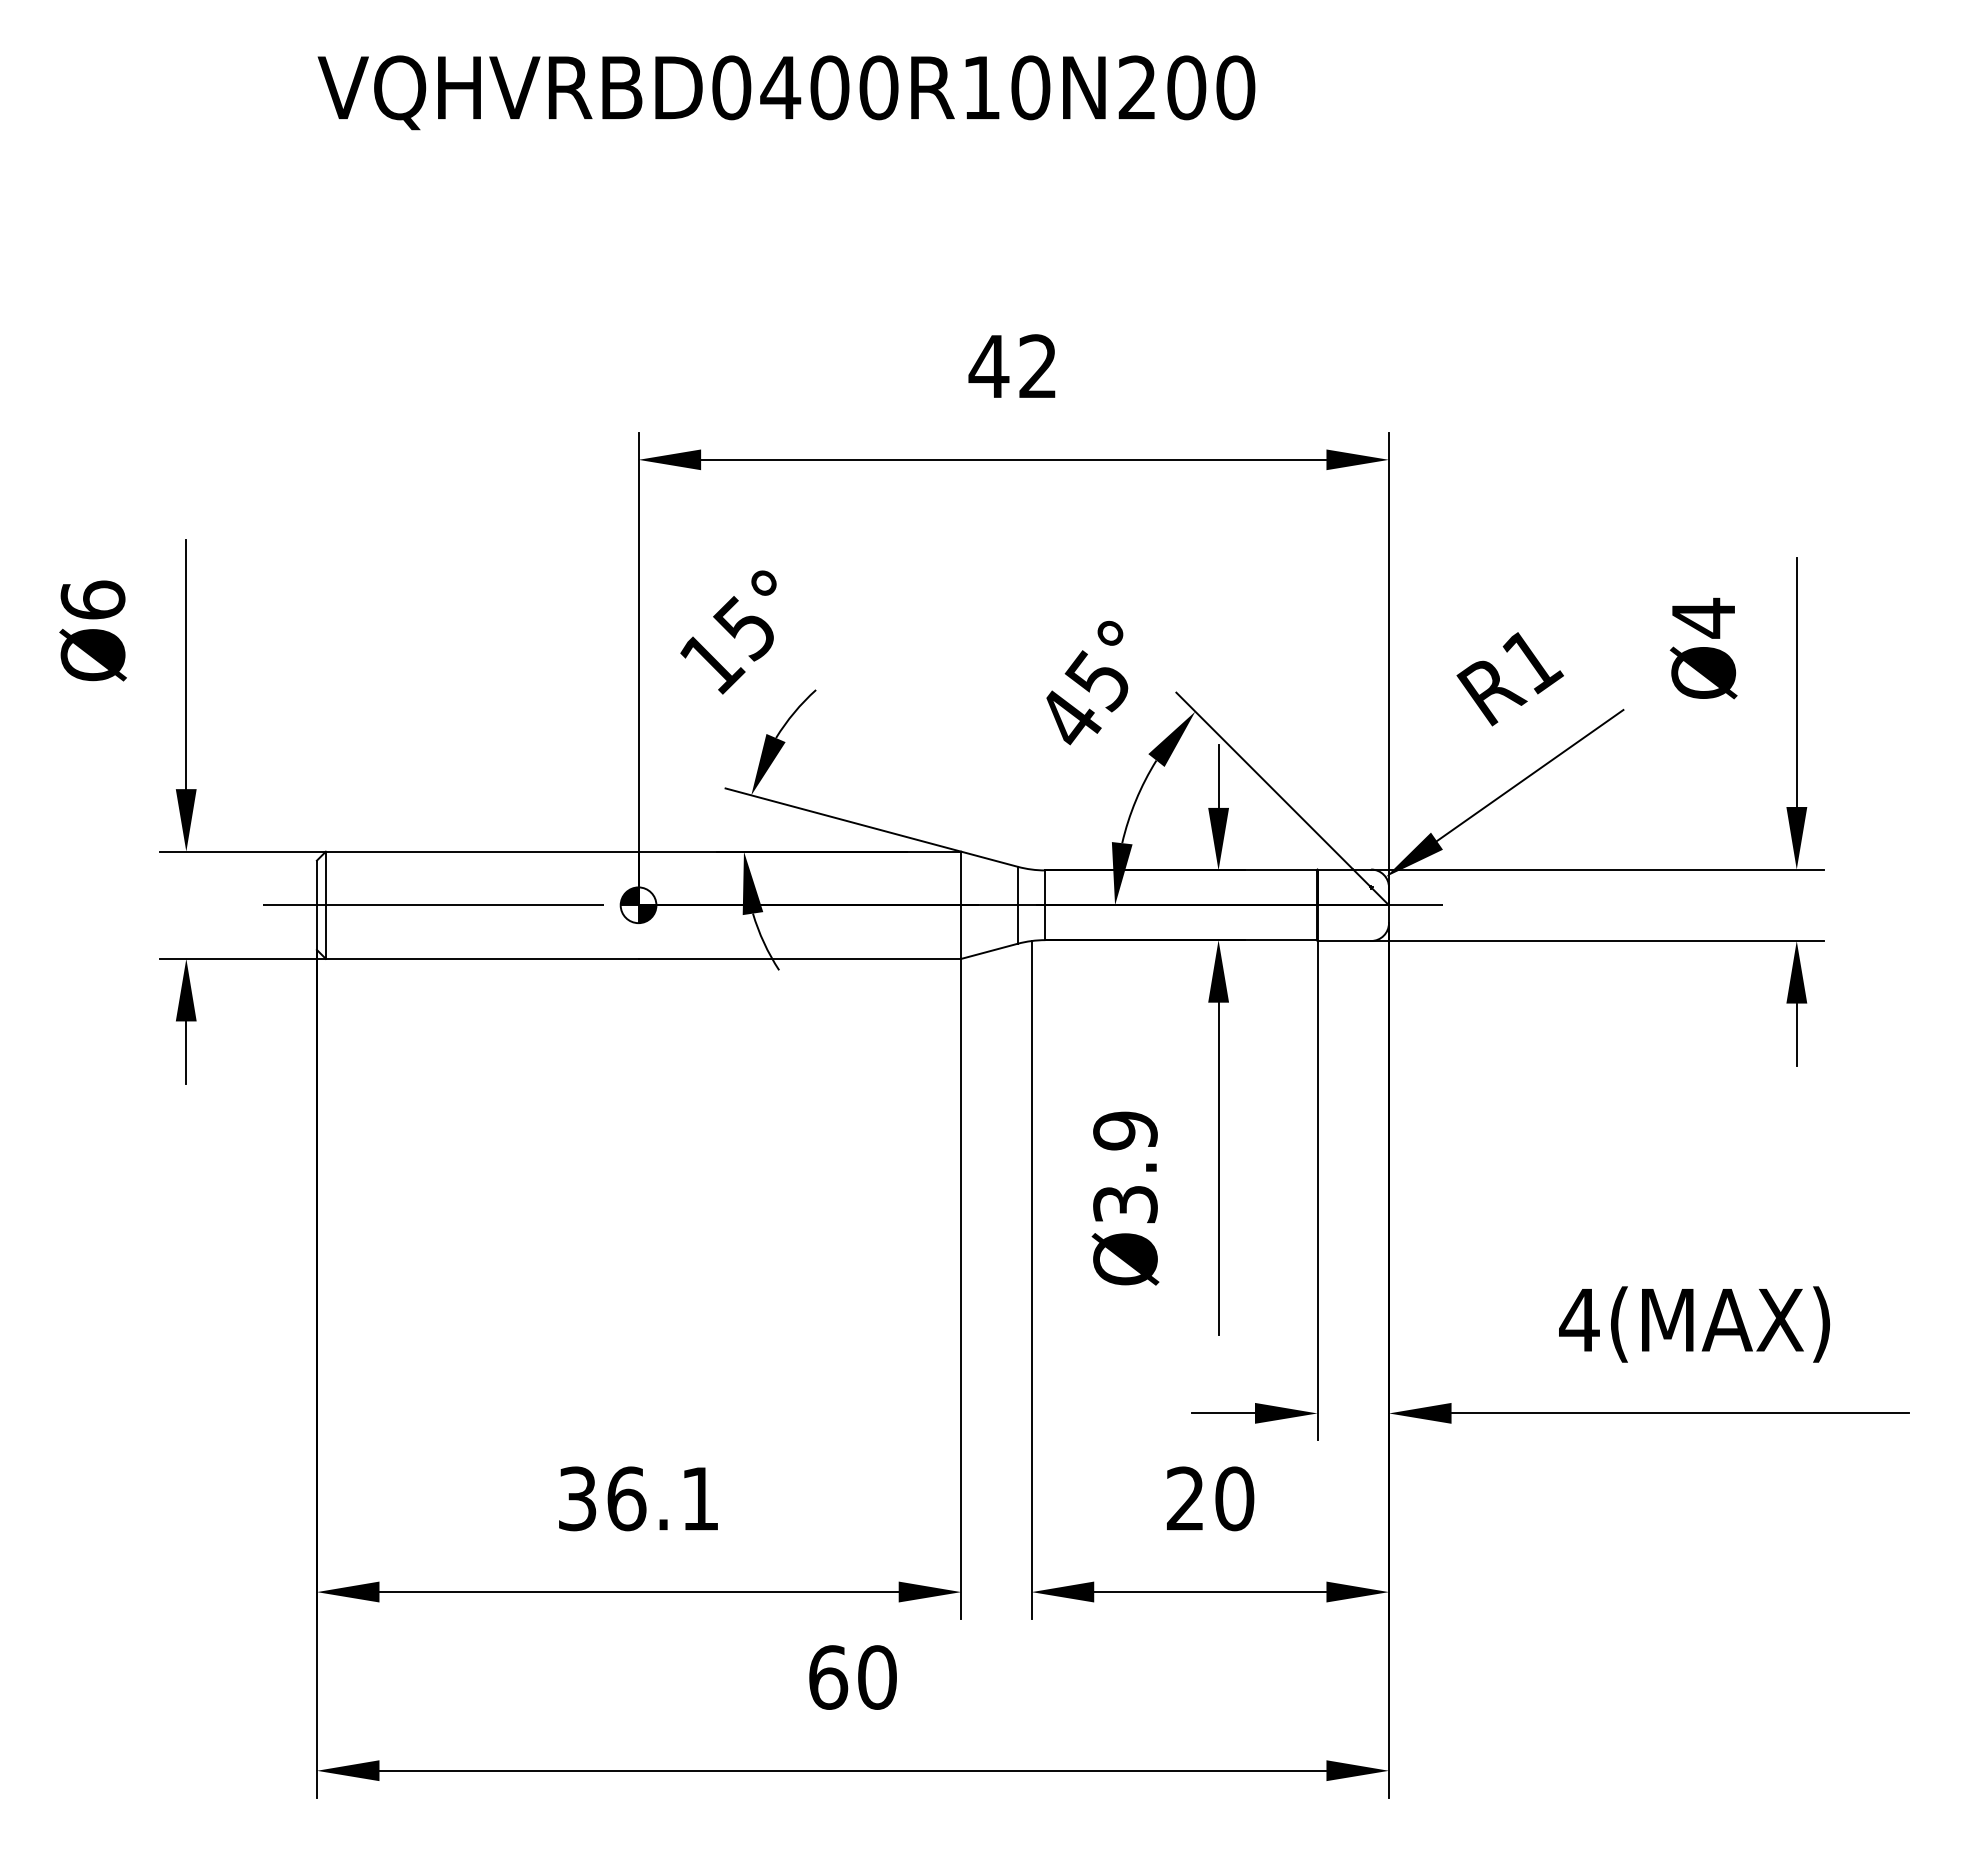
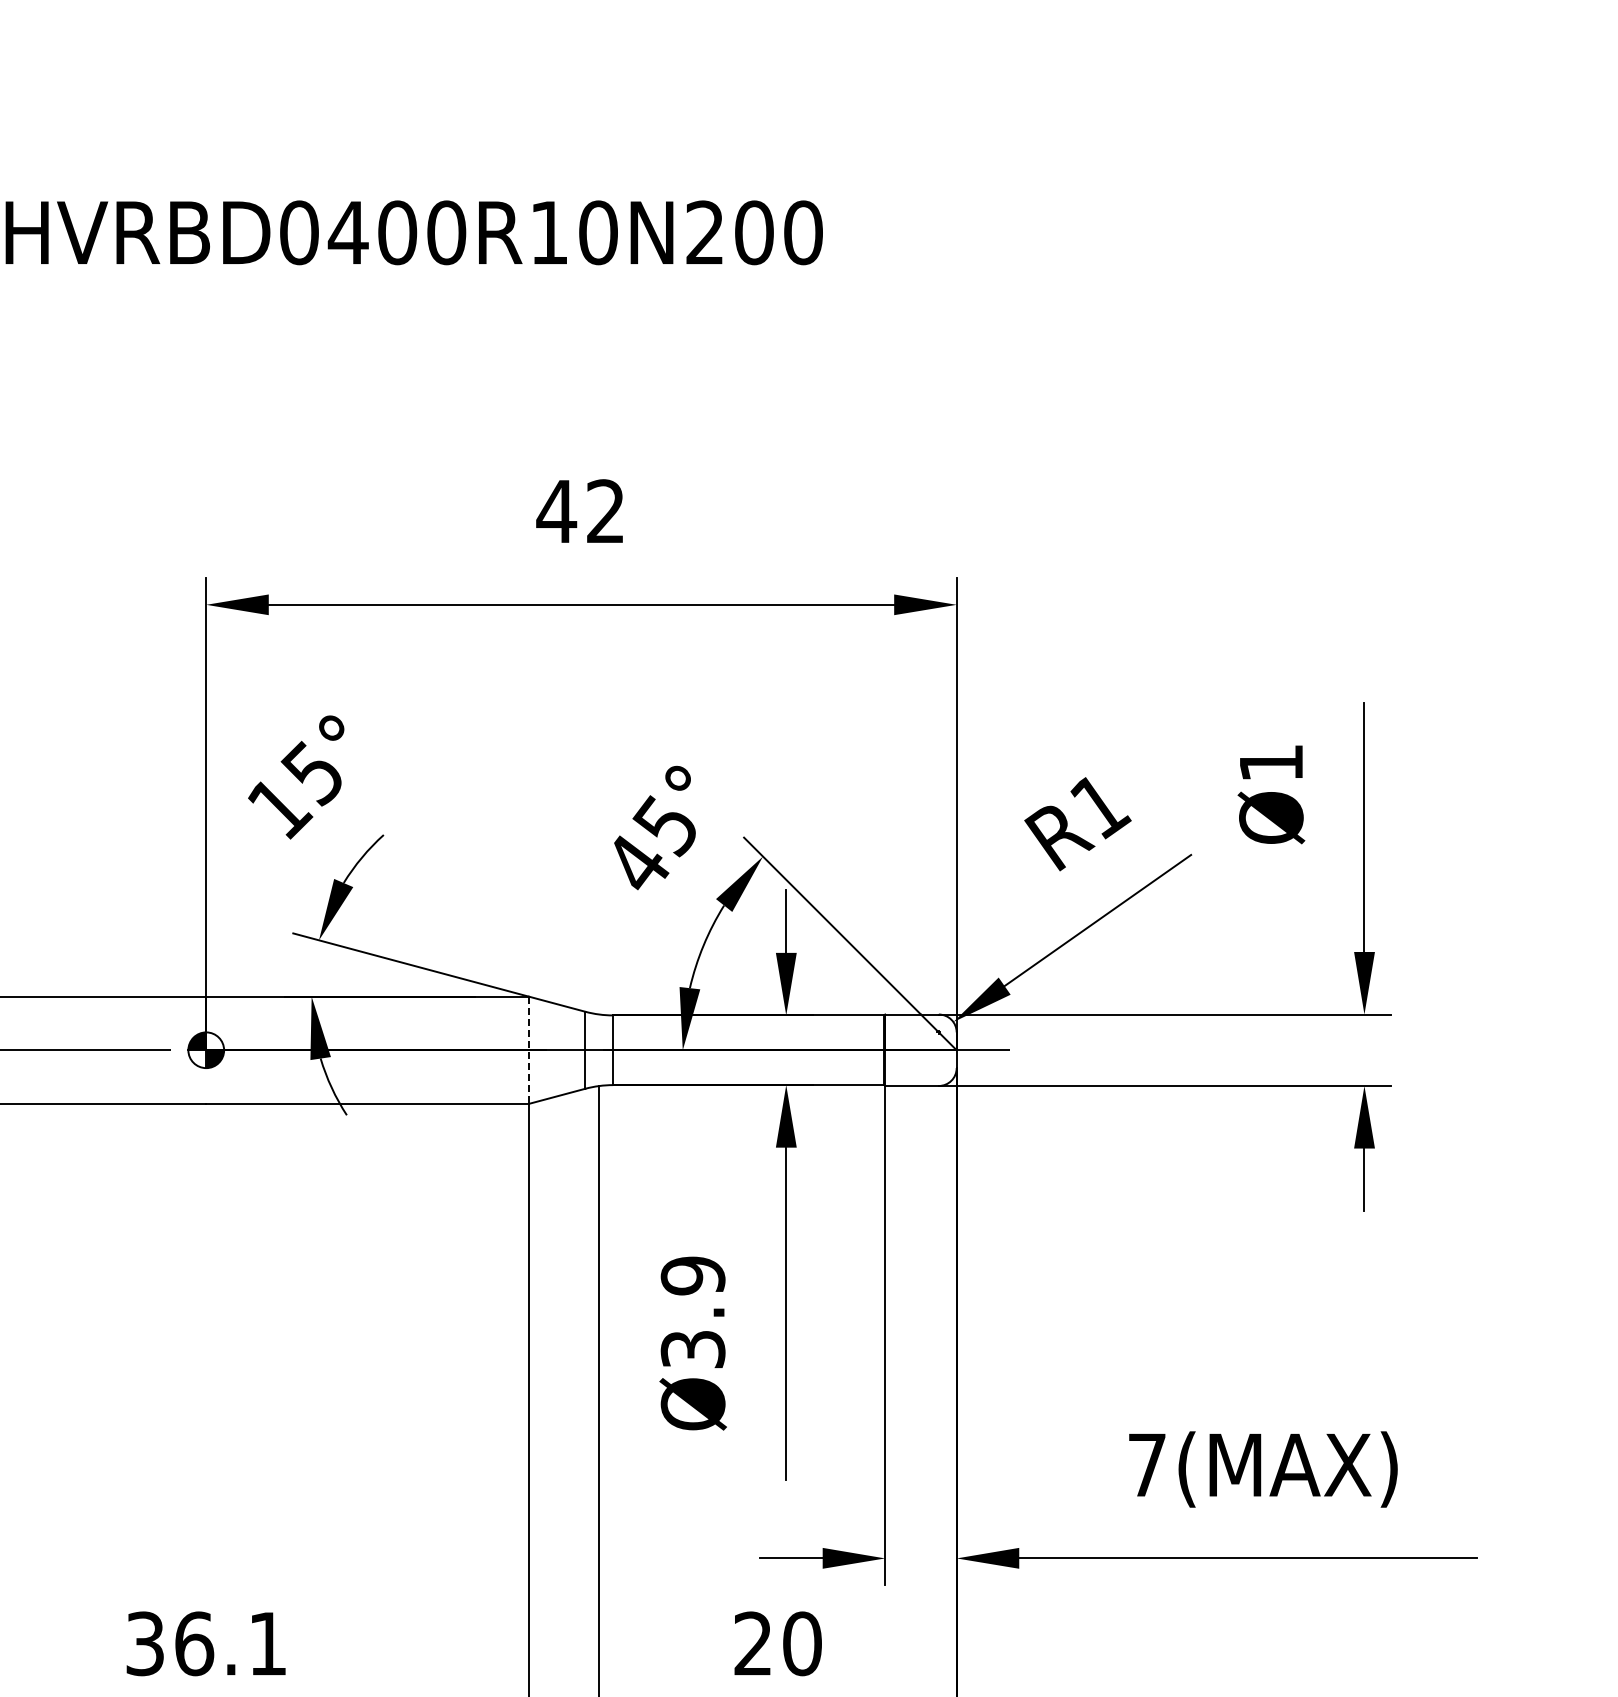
text: (1703, 617) -> (1271, 762), Ø4 -> Ø1
line: (961, 905) -> (529, 1050), solid -> dashed
text: (1579, 1320) -> (1147, 1465), 4(MAX) -> 7(MAX)

